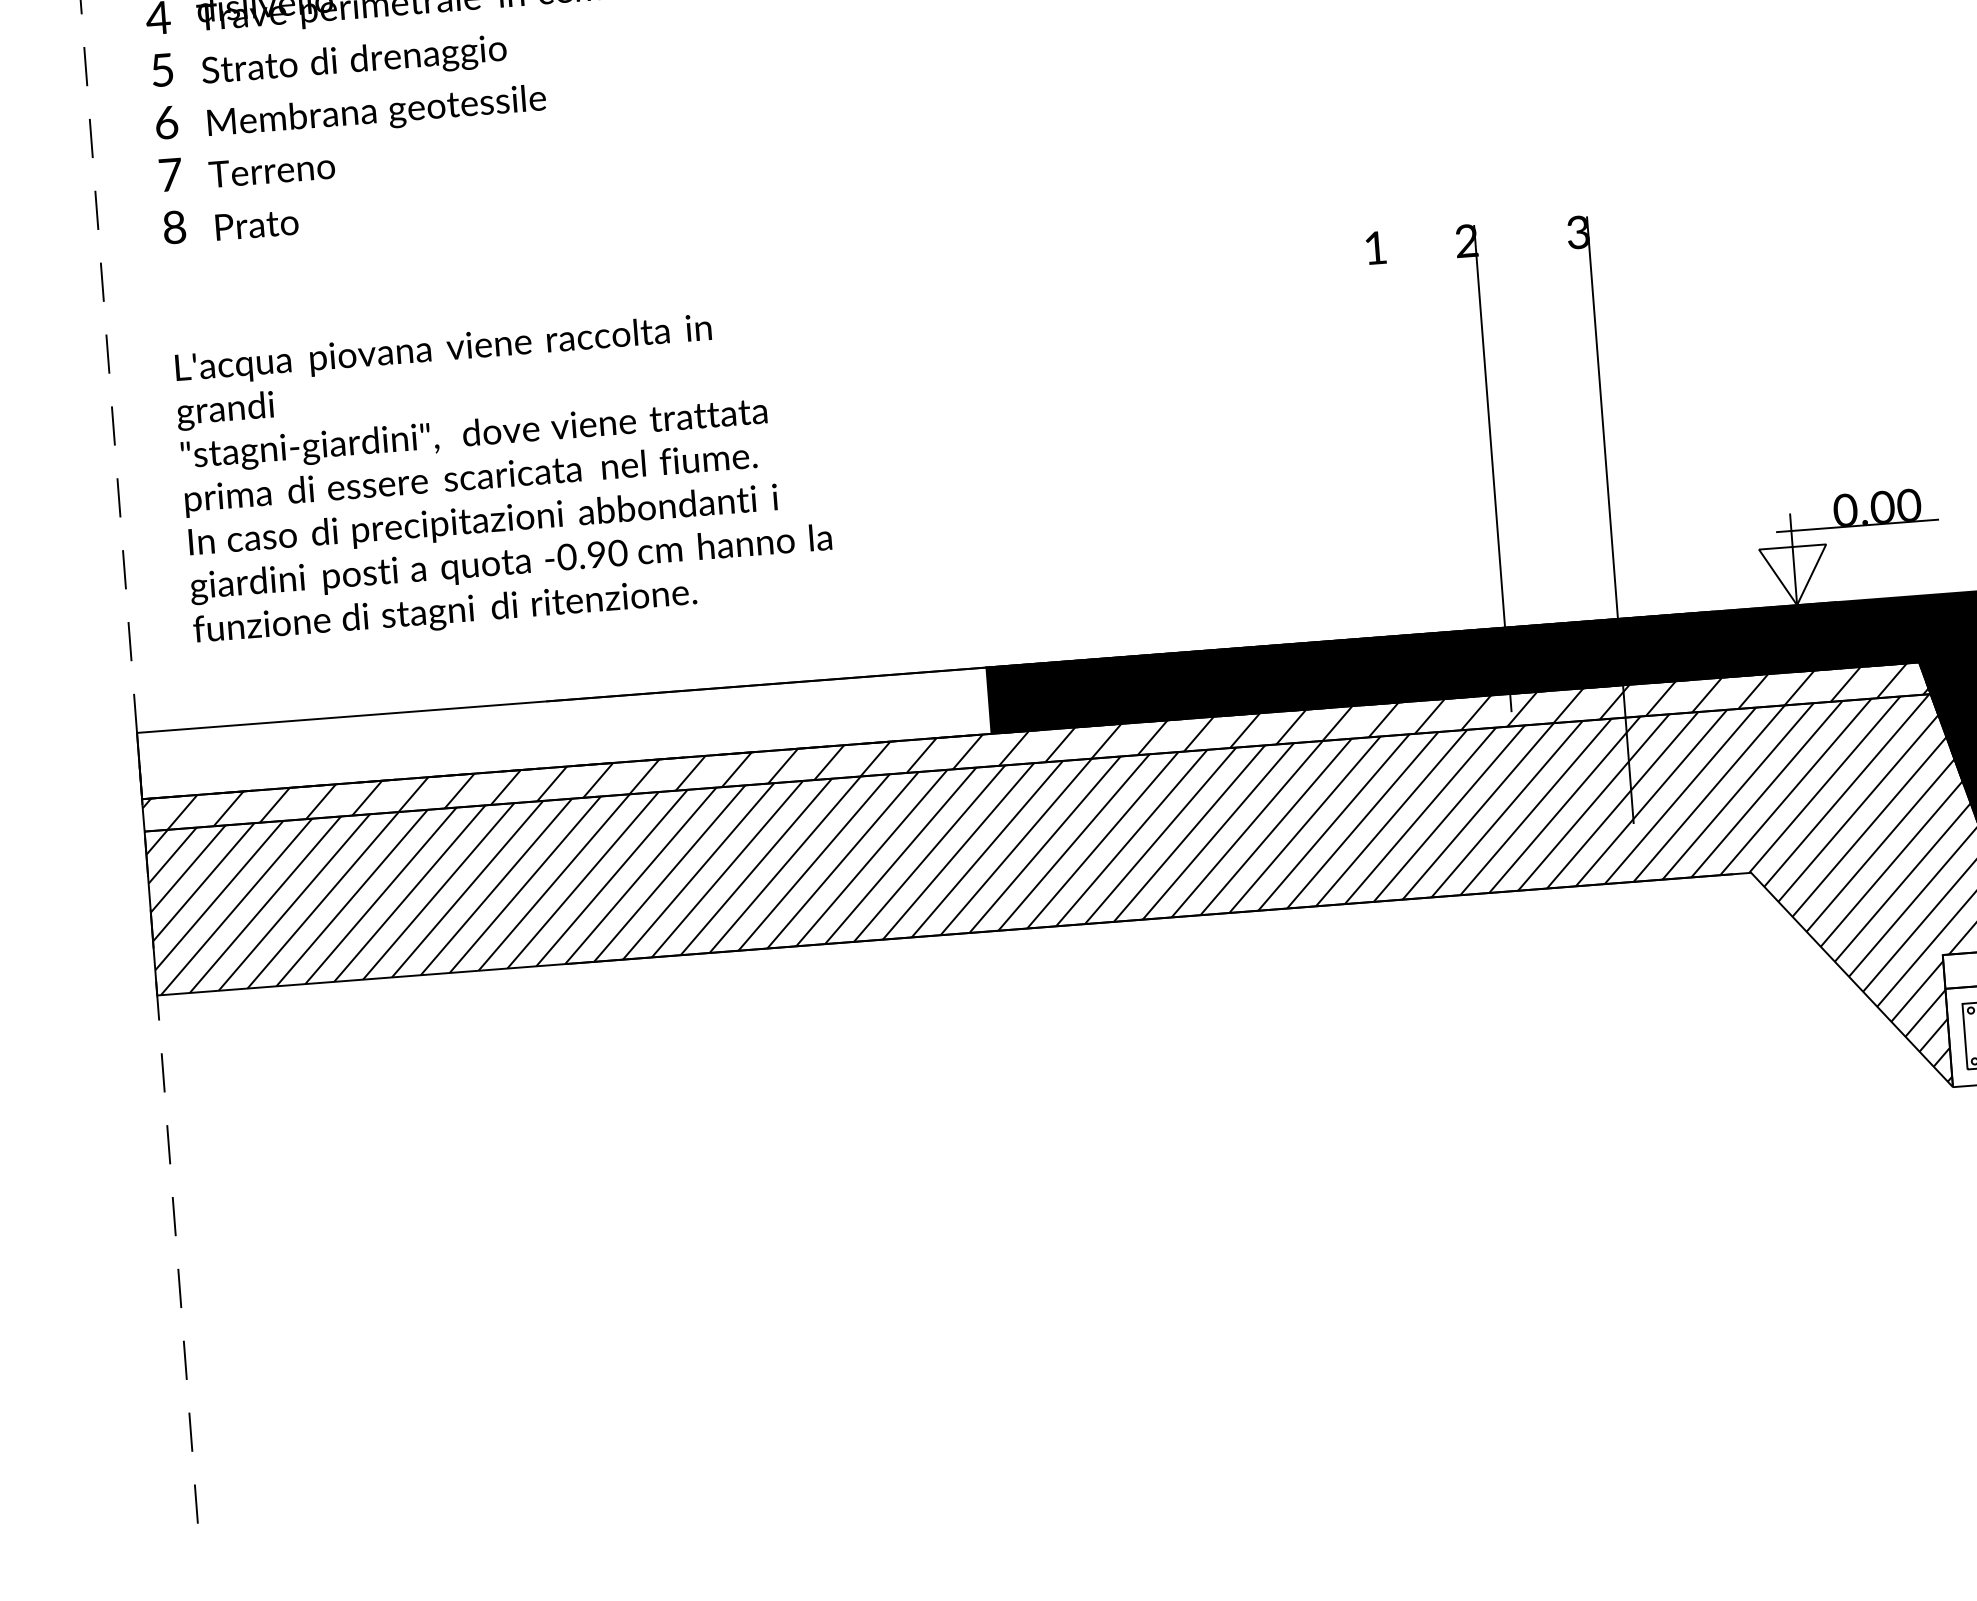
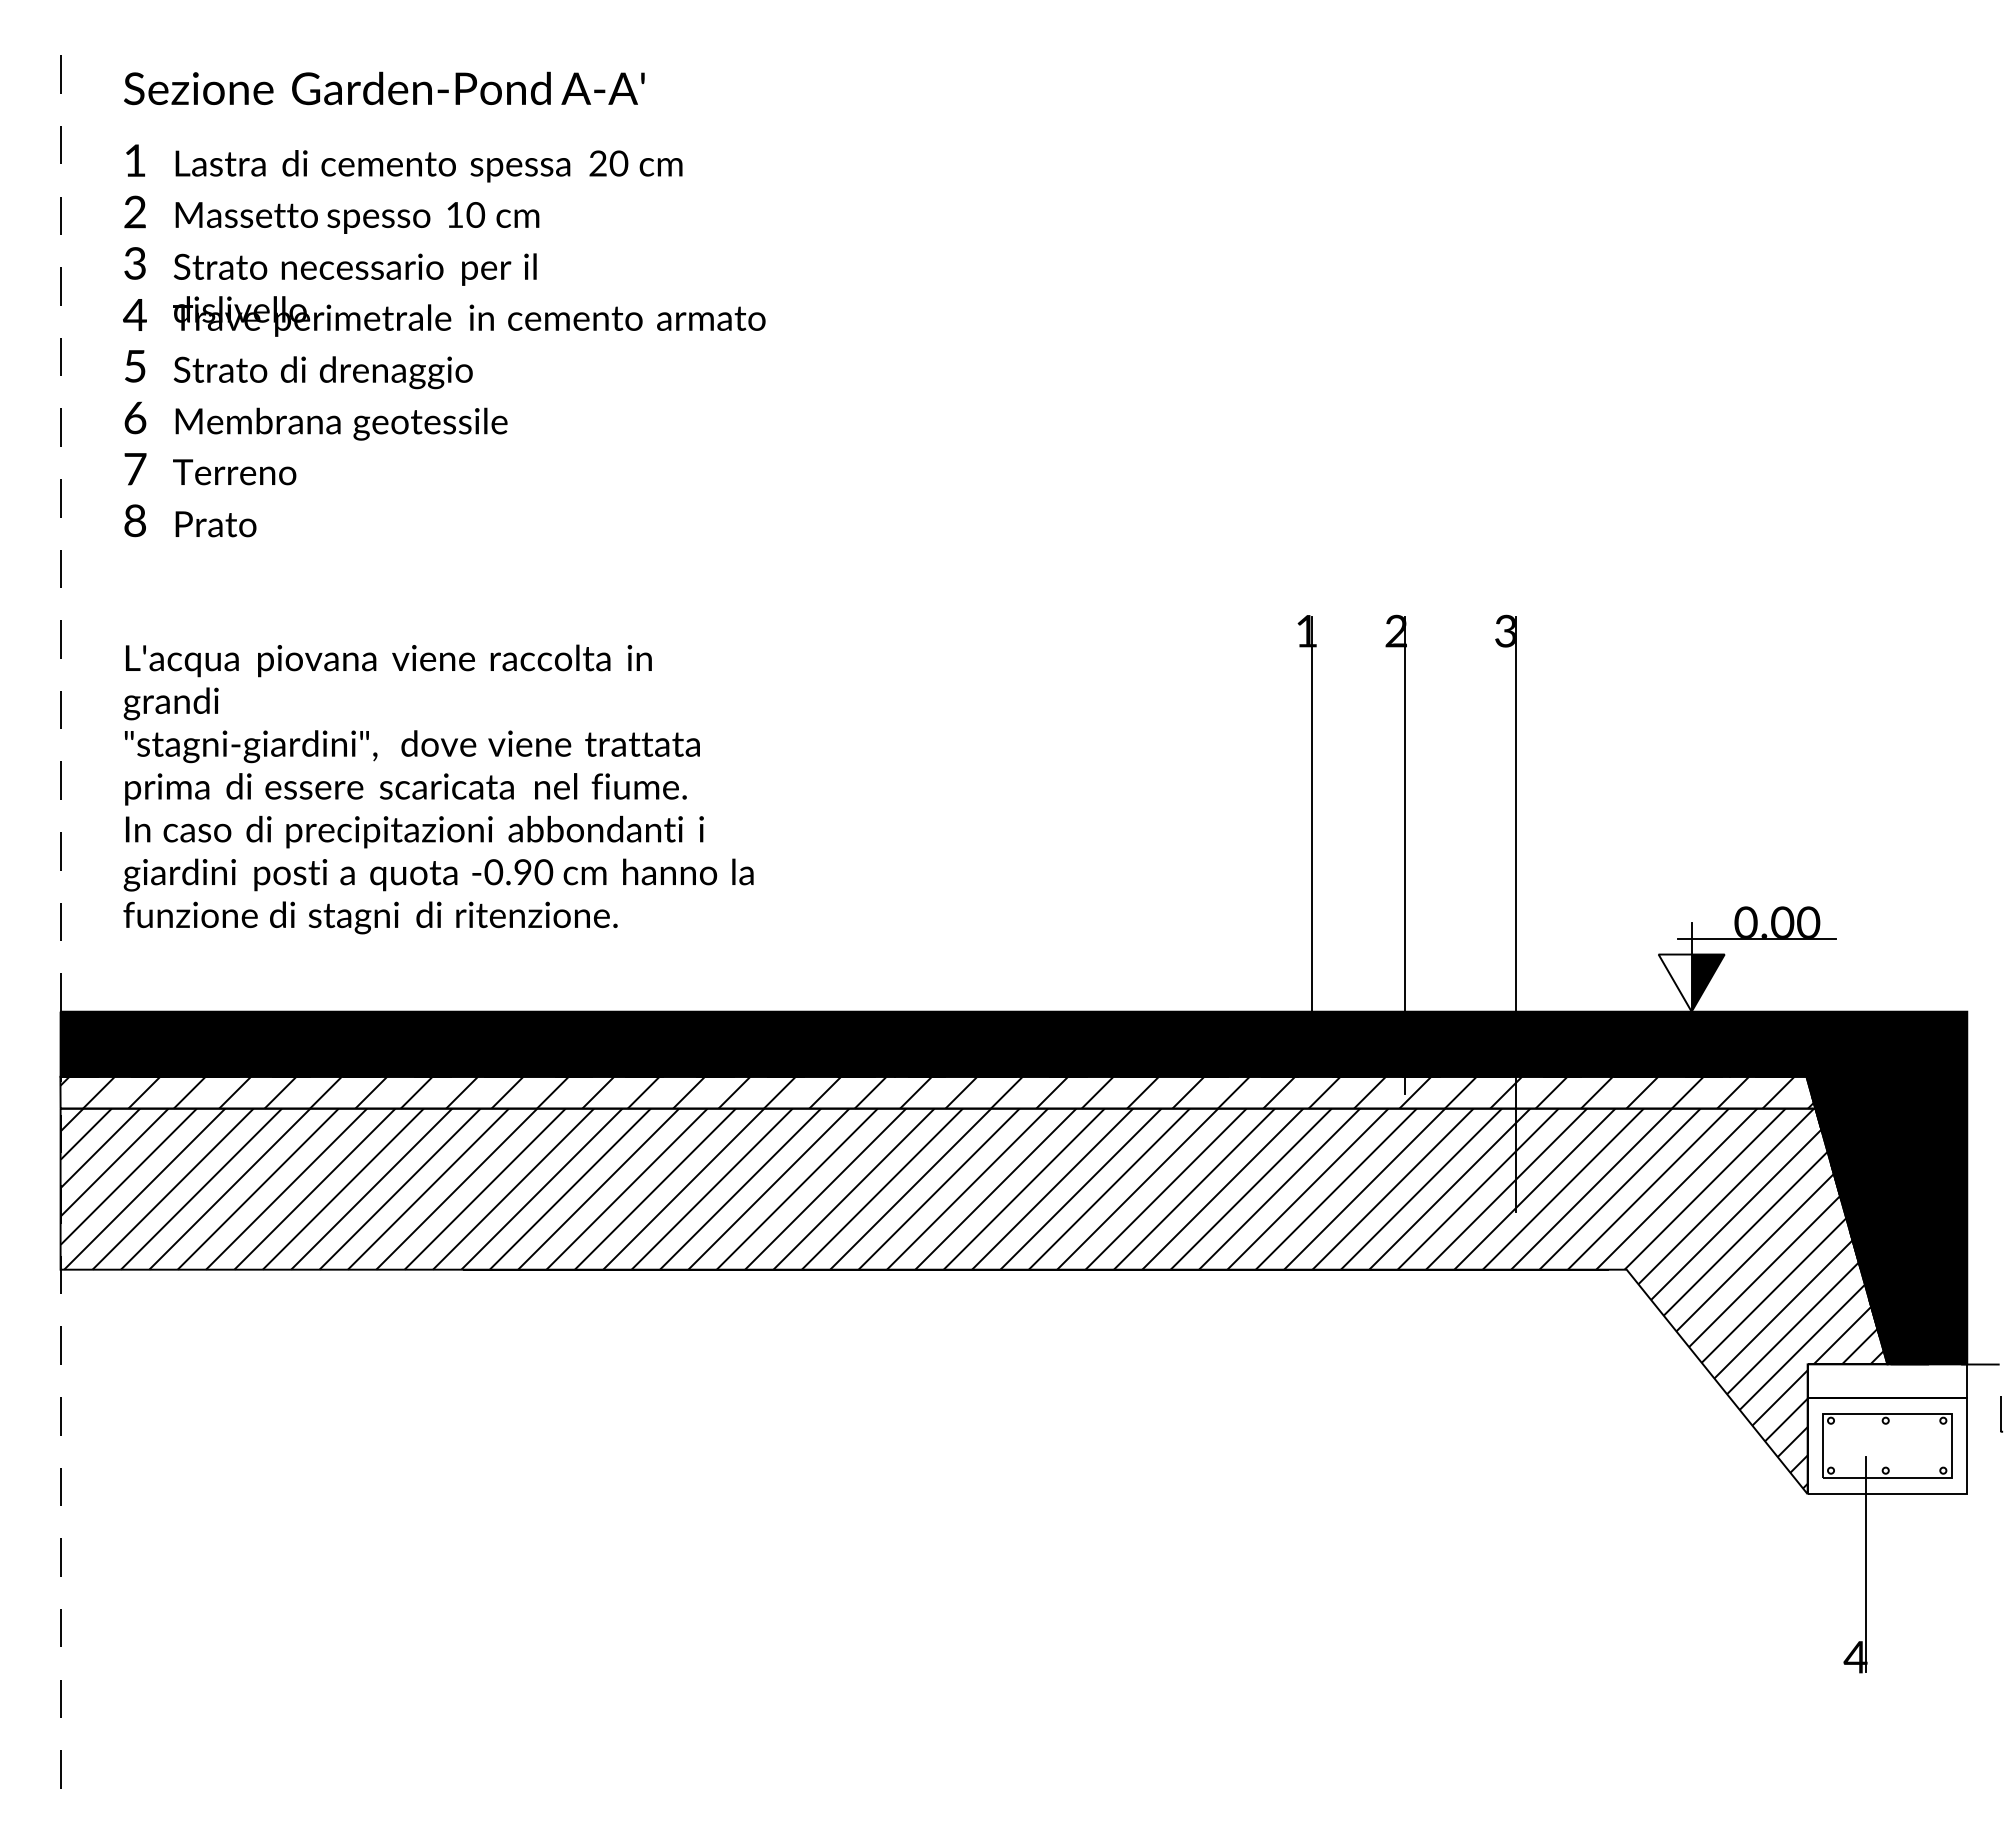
line: (1397, 450) -> (1312, 830), added
fill: (1810, 574) -> (1707, 982), added
fill: (563, 732) -> (477, 1043), added

